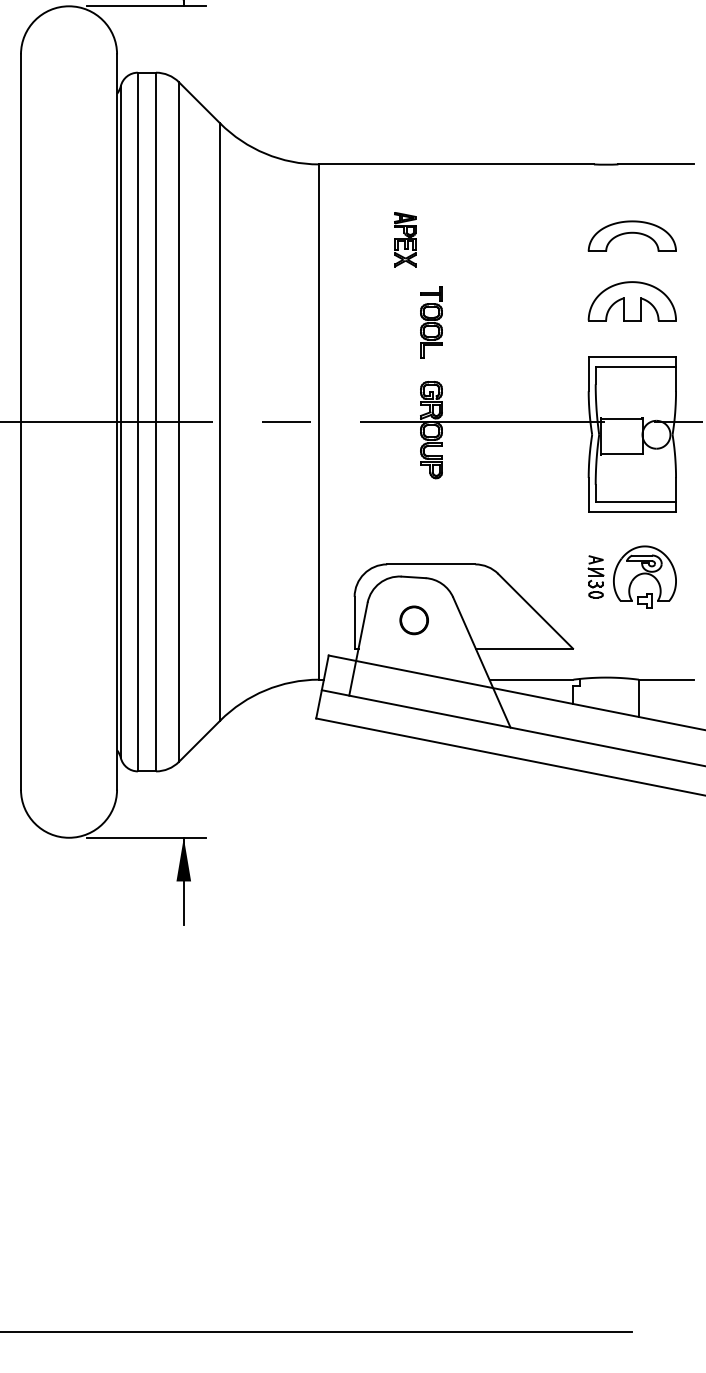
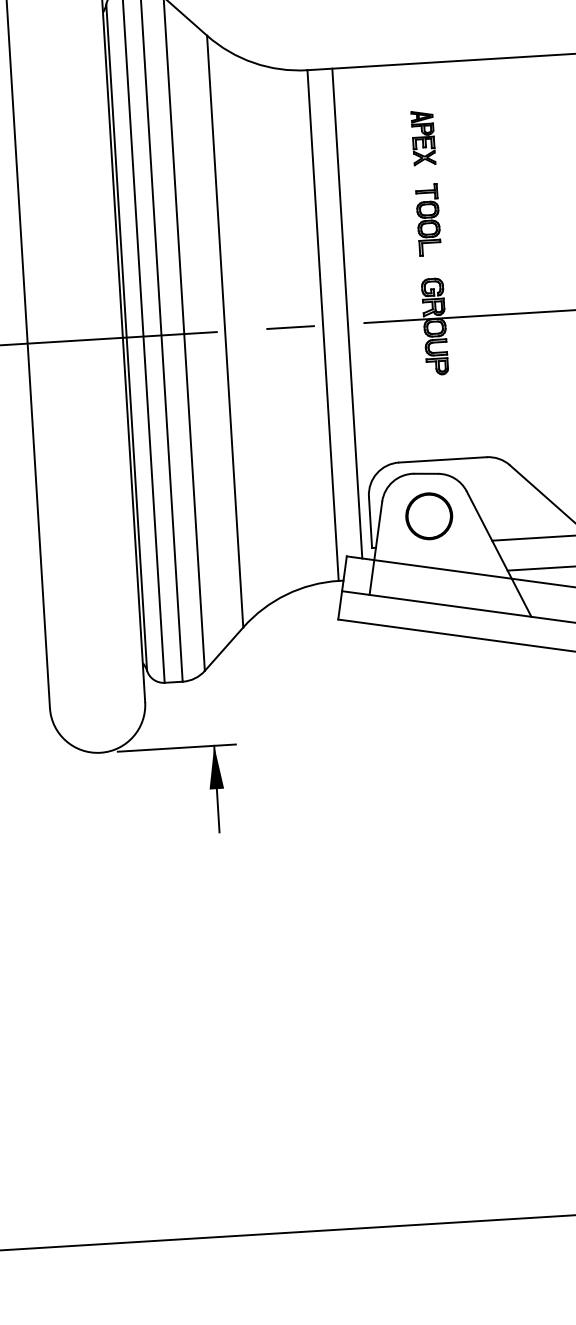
part: (405, 239) -> (423, 137), moved
line: (344, 411) -> (347, 313), added
part: (414, 620) -> (429, 516), size x1.67

